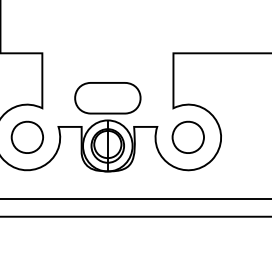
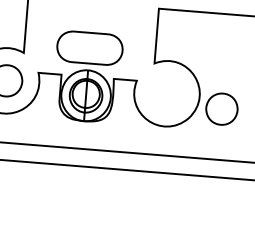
part: (187, 136) -> (221, 108), moved

